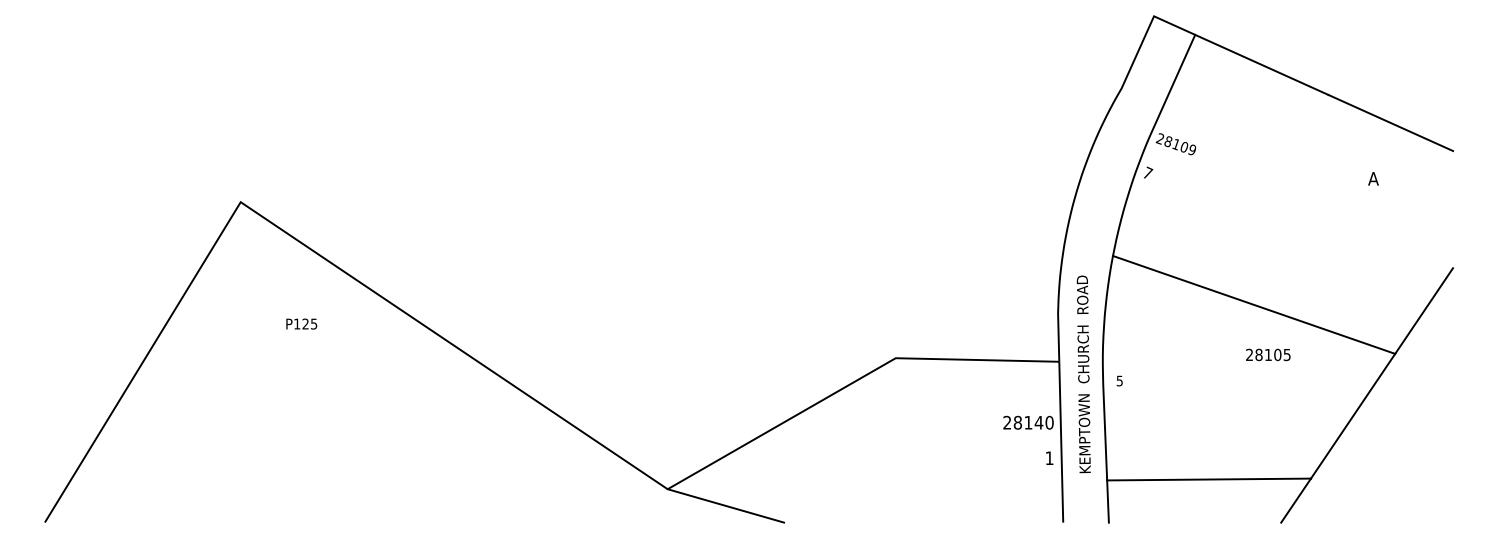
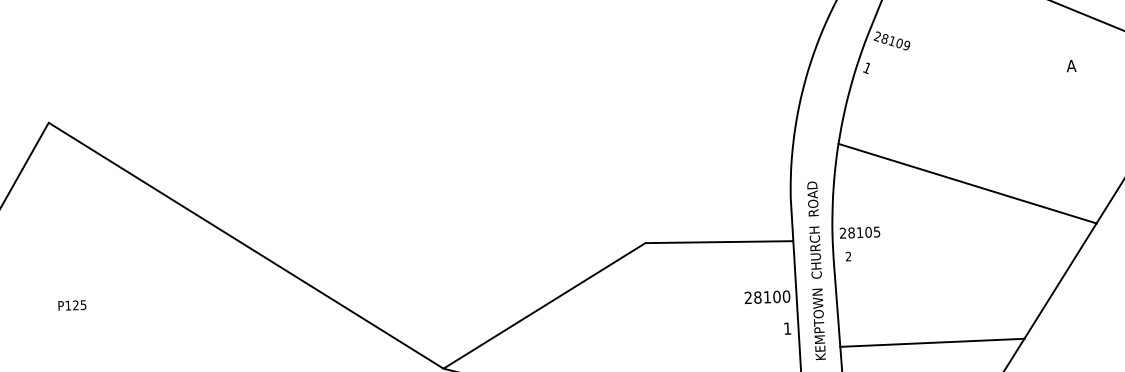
text: (1148, 172) -> (867, 67), 7 -> 1
text: (301, 323) -> (72, 305), moved
text: (1268, 354) -> (860, 232), moved
text: (1083, 374) -> (816, 270), moved
text: (1119, 380) -> (848, 256), 5 -> 2
text: (1038, 422) -> (776, 296), 28140 -> 28100

